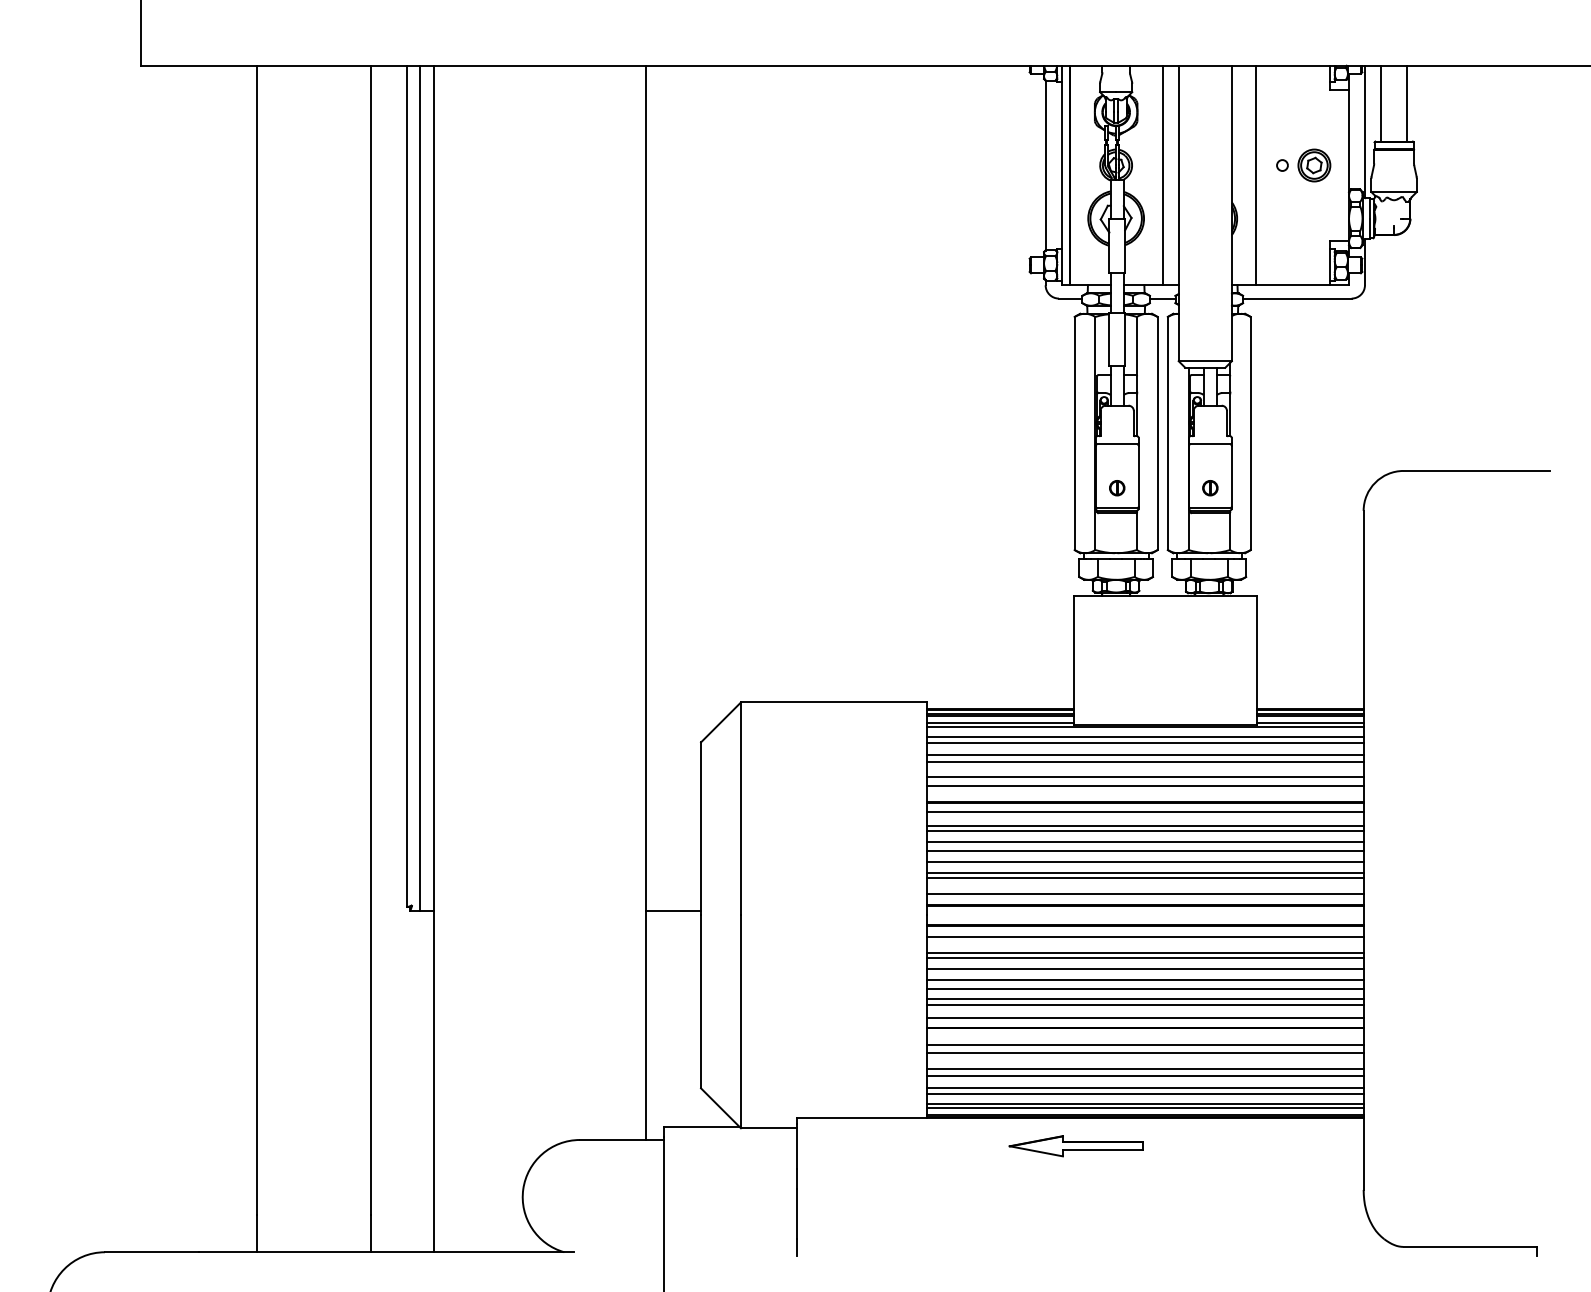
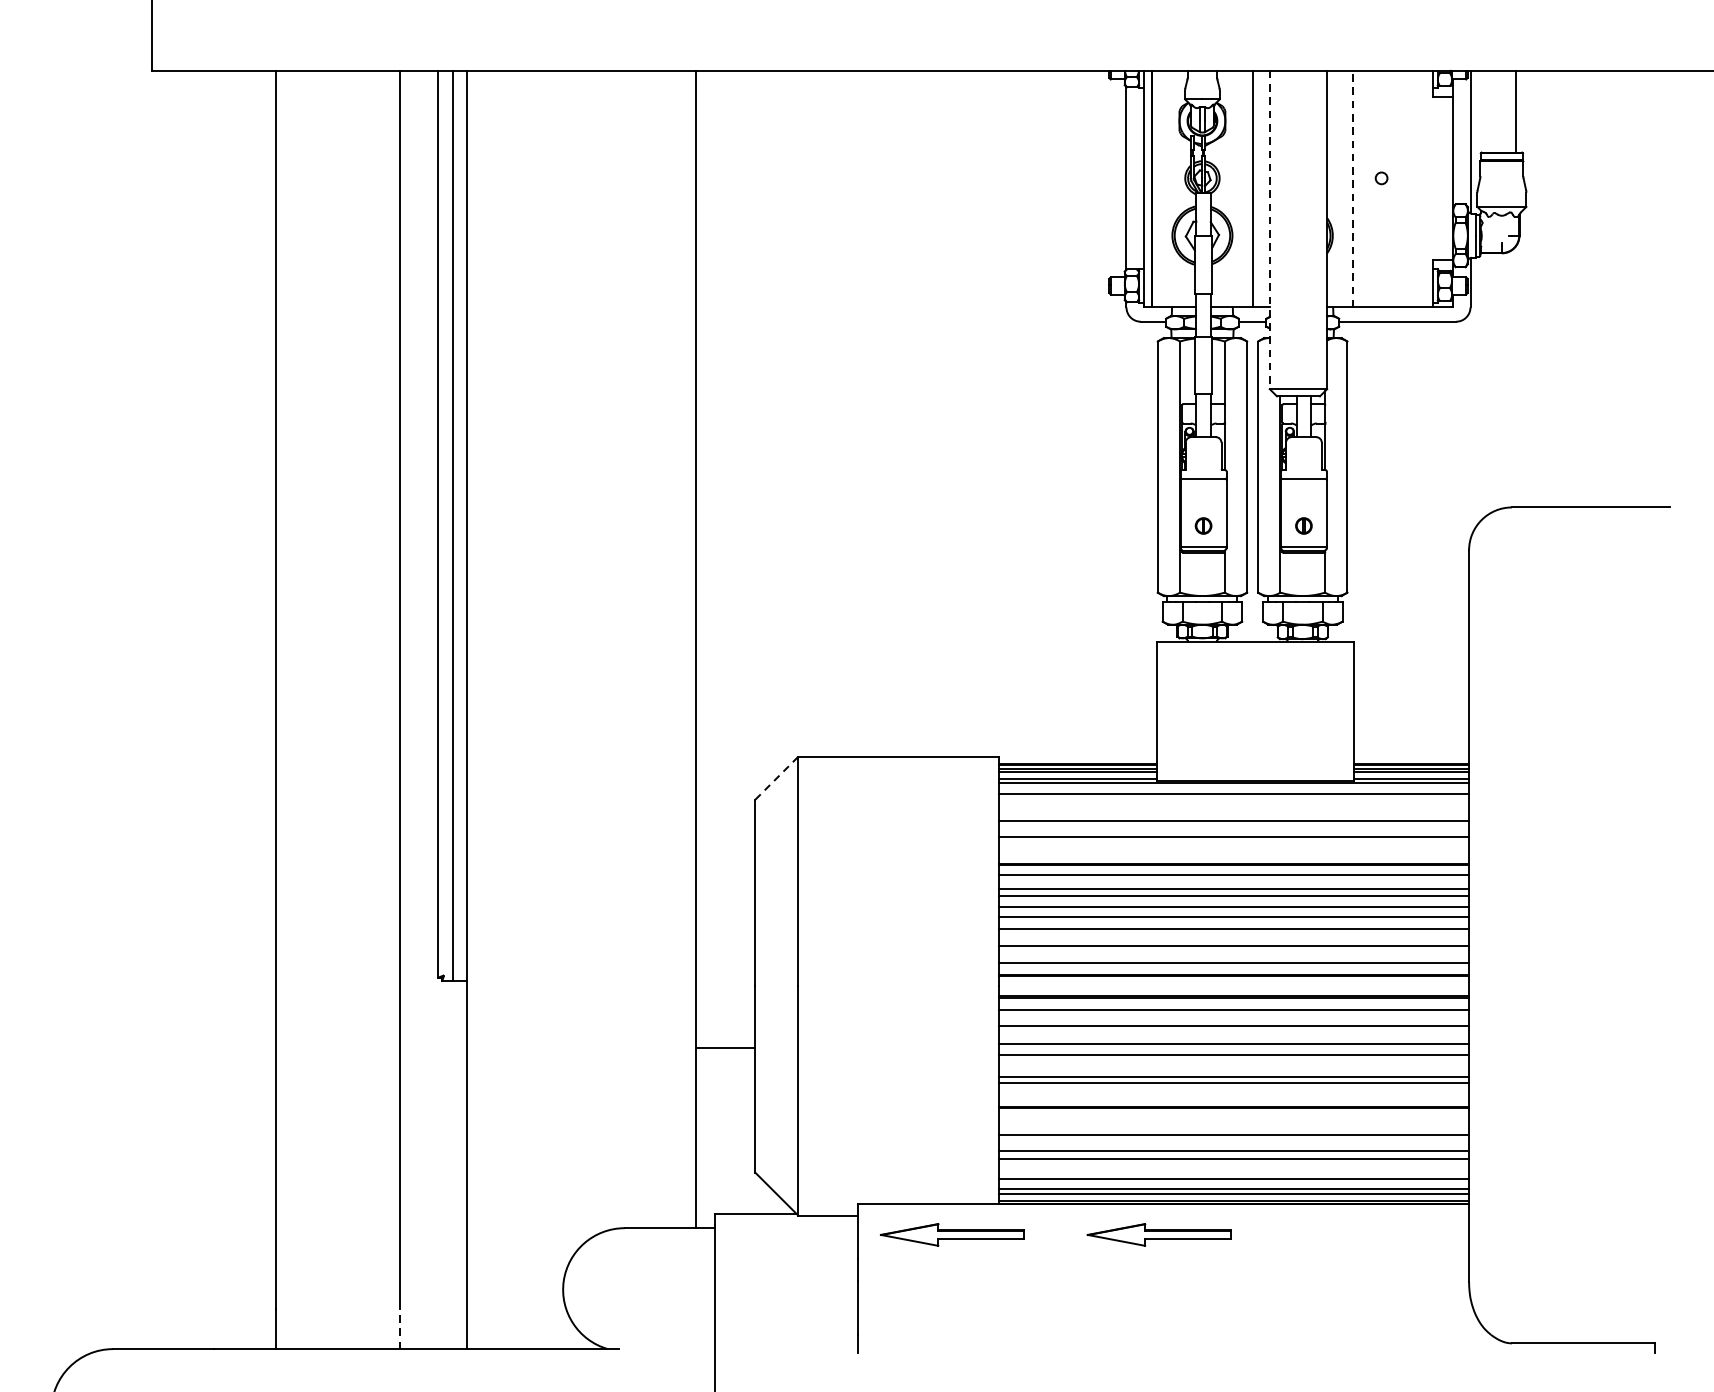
line: (1380, 103) -> (1487, 111), removed
part: (1314, 165) -> (1416, 178), removed
line: (1255, 175) -> (1352, 189), solid -> dashed
line: (1178, 213) -> (1269, 230), solid -> dashed
line: (720, 722) -> (776, 778), solid -> dashed
line: (1145, 742) -> (1234, 799), removed
line: (1145, 755) -> (1234, 813), removed
line: (1145, 785) -> (1234, 846), removed
line: (1145, 872) -> (1234, 940), removed
line: (673, 910) -> (725, 1047), moved
line: (1145, 958) -> (1234, 1032), removed
line: (1145, 989) -> (1234, 1066), removed
line: (1145, 1018) -> (1234, 1097), removed
line: (1145, 1045) -> (1234, 1126), removed
line: (1145, 1088) -> (1234, 1172), removed
part: (883, 1146) -> (951, 1235), added
line: (371, 1233) -> (400, 1328), solid -> dashed

